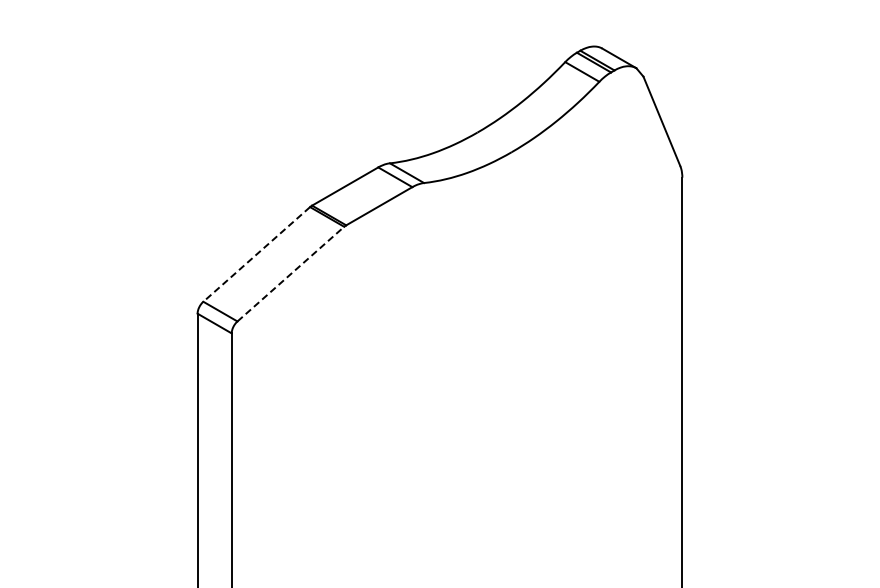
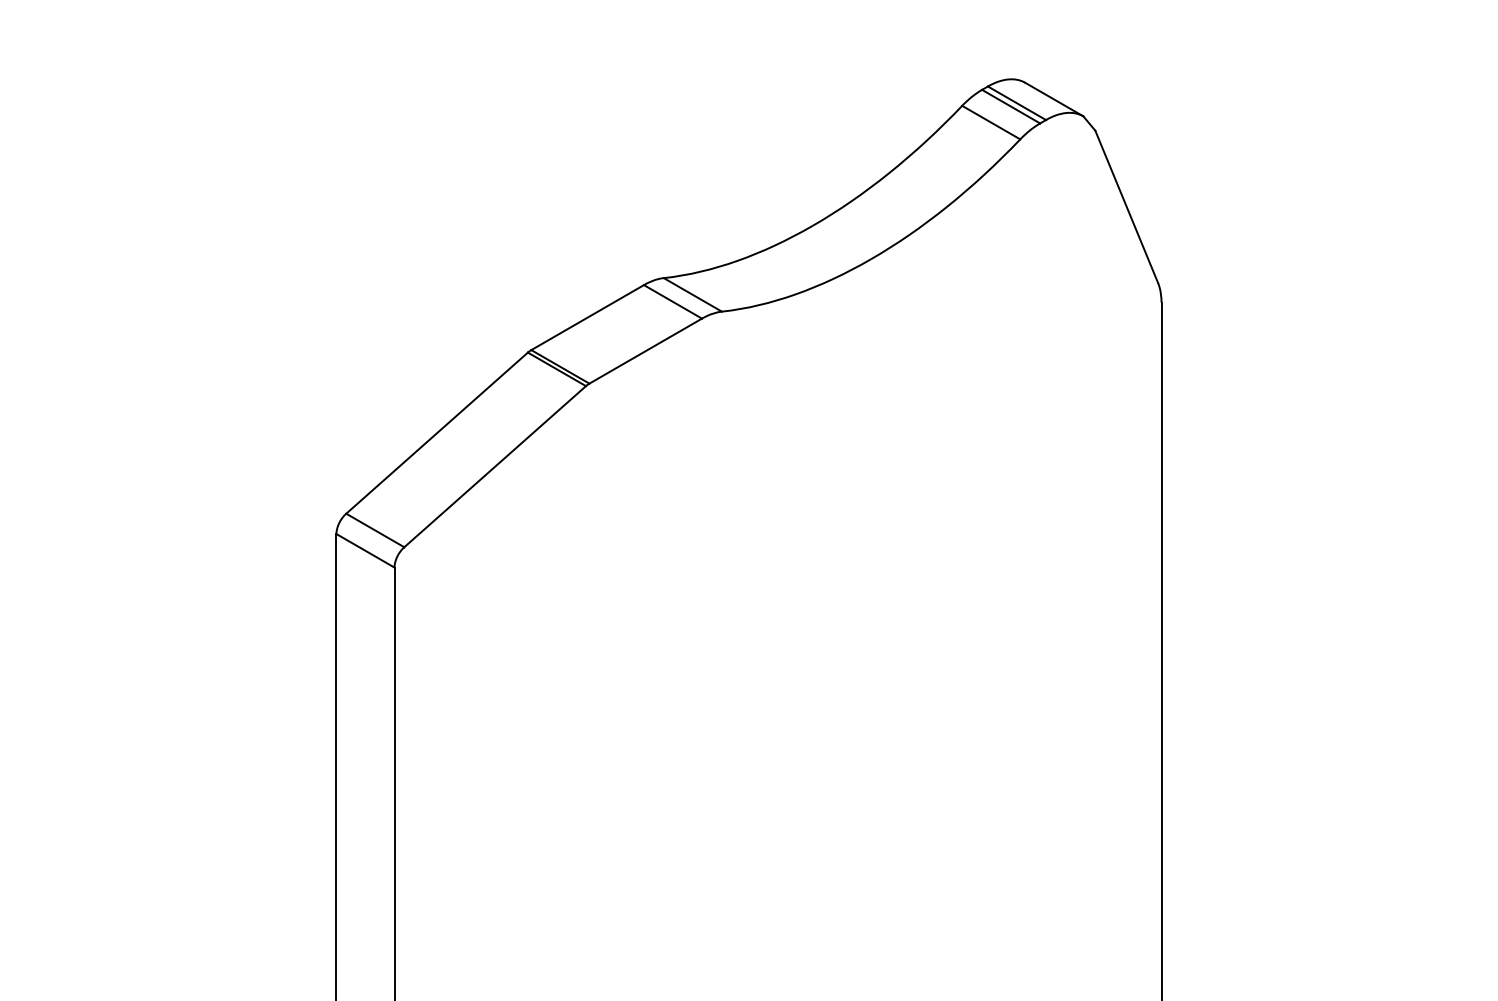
line: (256, 254) -> (436, 433), dashed -> solid
line: (291, 273) -> (496, 465), dashed -> solid

